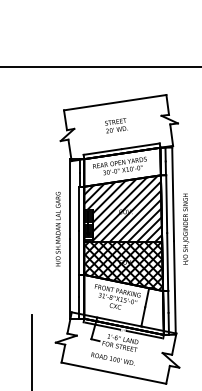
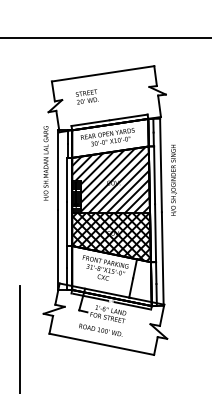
text: (115, 125) -> (86, 96), moved
text: (185, 228) -> (173, 179), moved
text: (57, 229) -> (45, 163), moved

